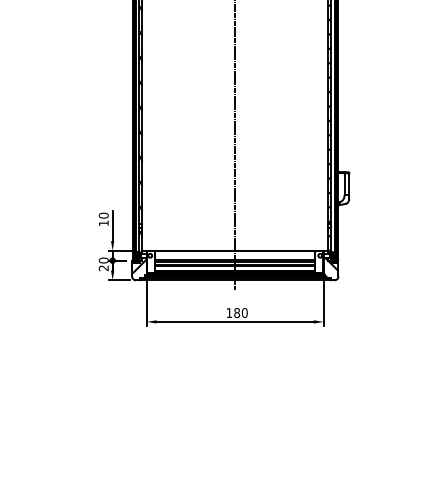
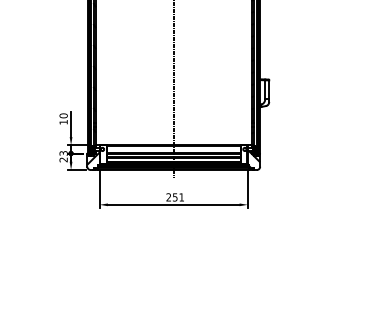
text: (103, 260) -> (63, 153), 20 -> 23
text: (236, 313) -> (174, 197), 180 -> 251

